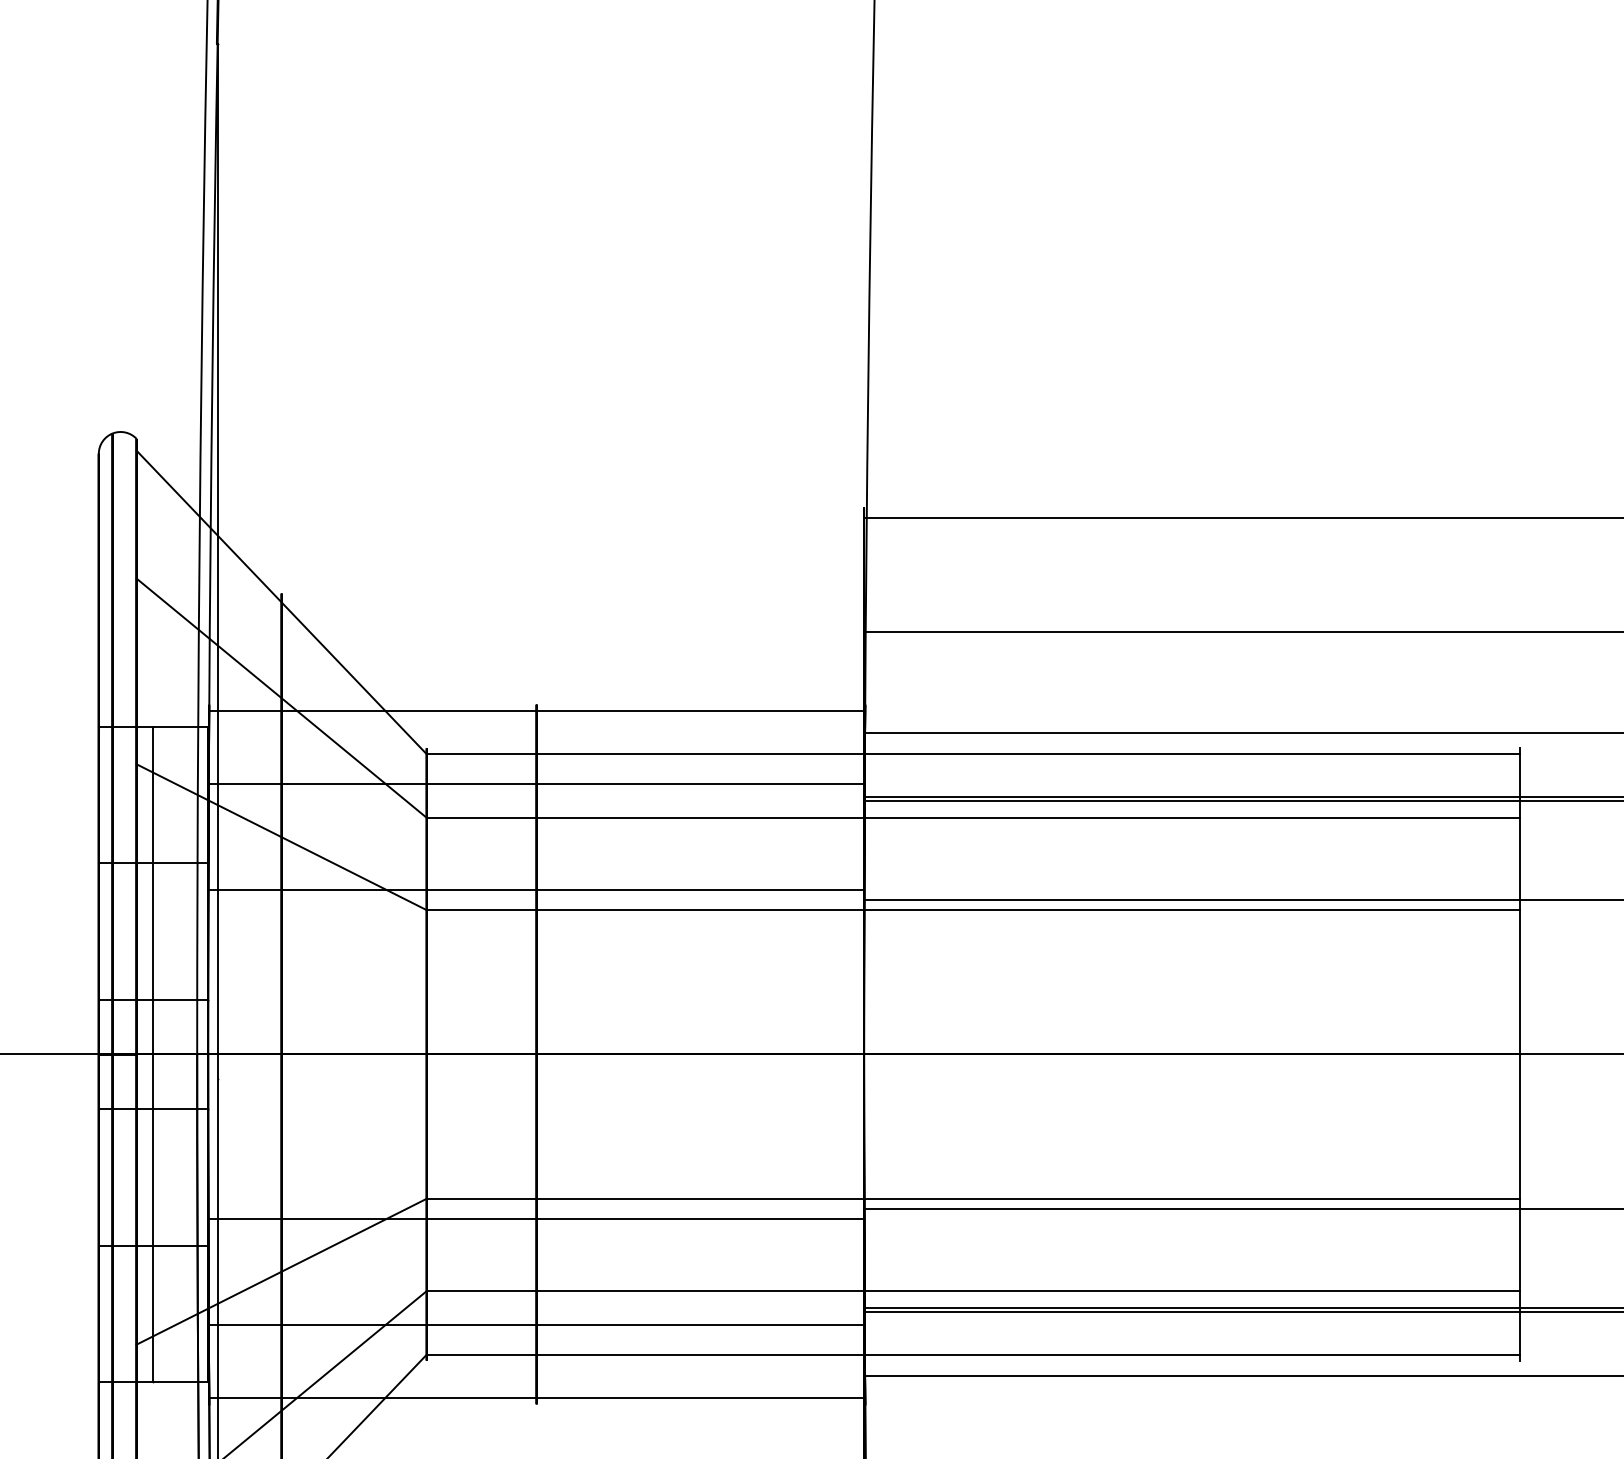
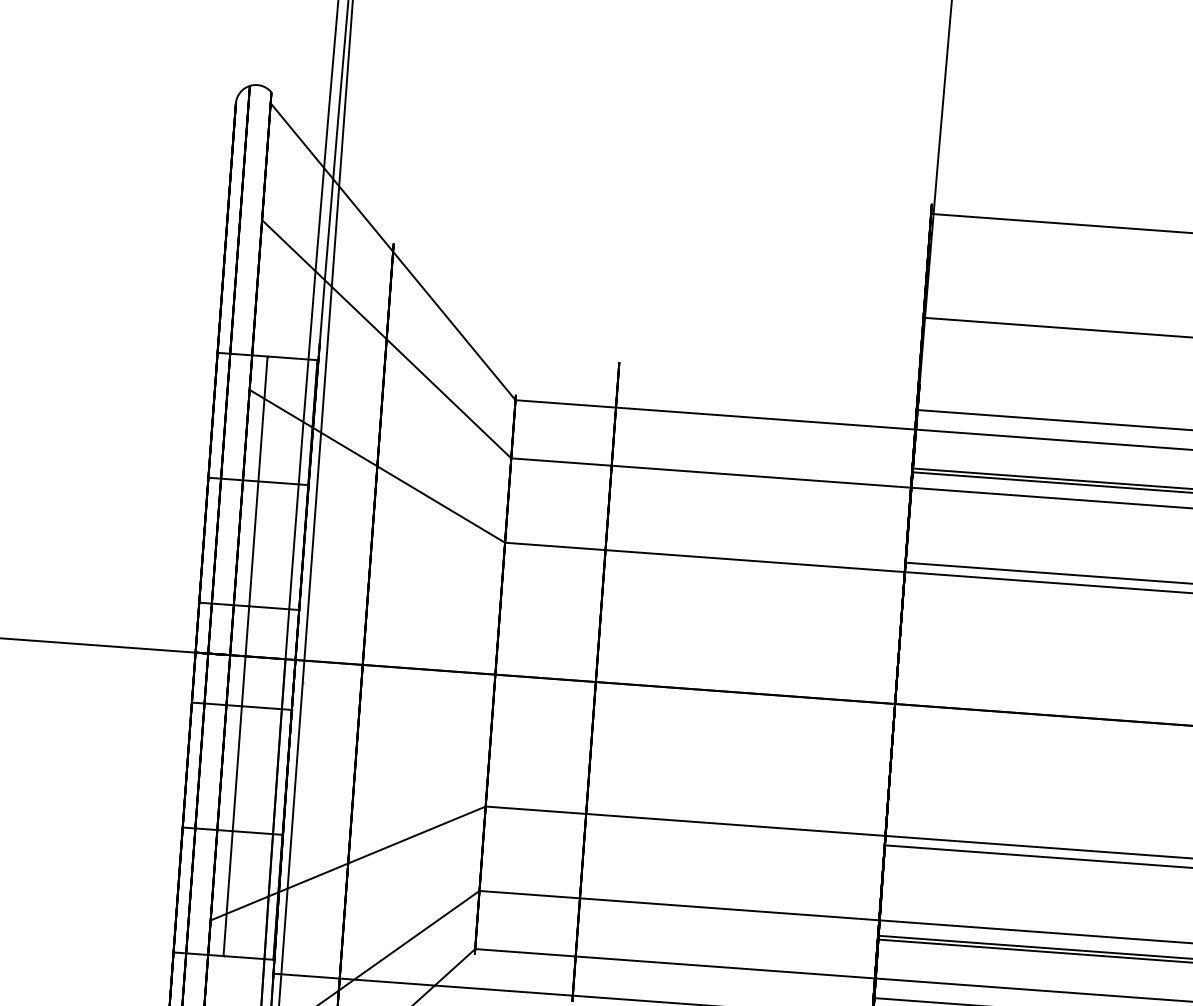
line: (537, 711) -> (619, 368), removed
line: (536, 784) -> (613, 435), removed
line: (536, 889) -> (606, 531), removed
line: (536, 1219) -> (584, 832), removed
line: (536, 1324) -> (577, 928), removed

